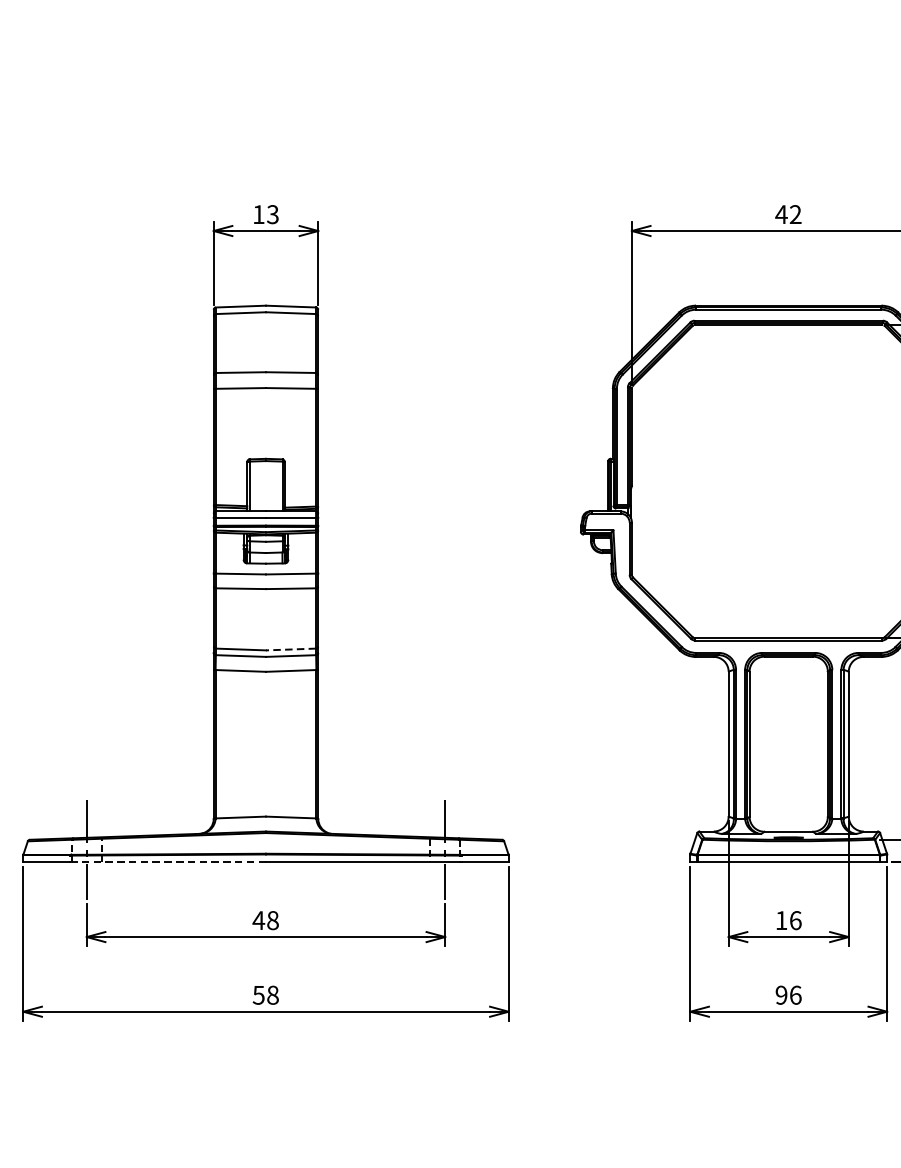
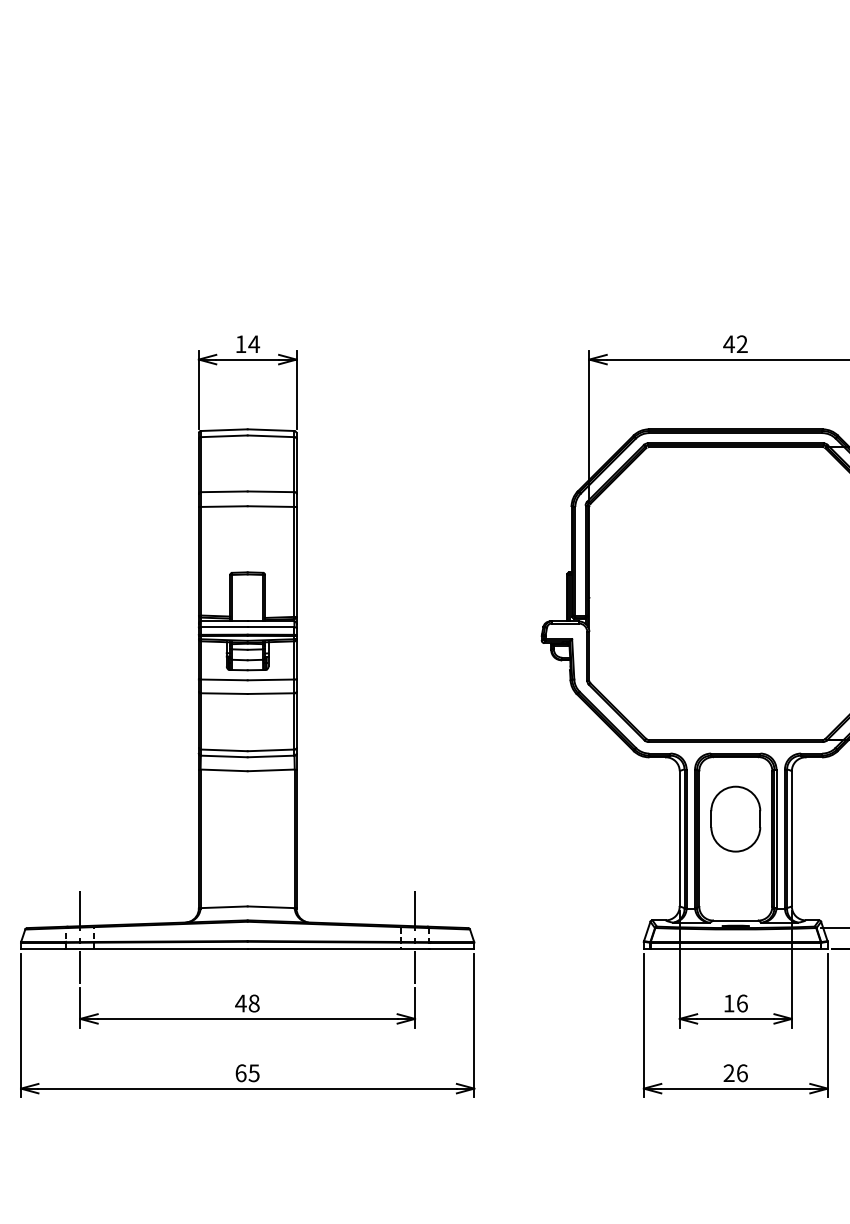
text: (273, 214) -> (254, 344), 13 -> 14
line: (290, 649) -> (270, 750), dashed -> solid
part: (788, 722) -> (735, 818), added
line: (168, 862) -> (156, 949), dashed -> solid
text: (265, 995) -> (247, 1073), 58 -> 65
text: (780, 995) -> (728, 1073), 96 -> 26

